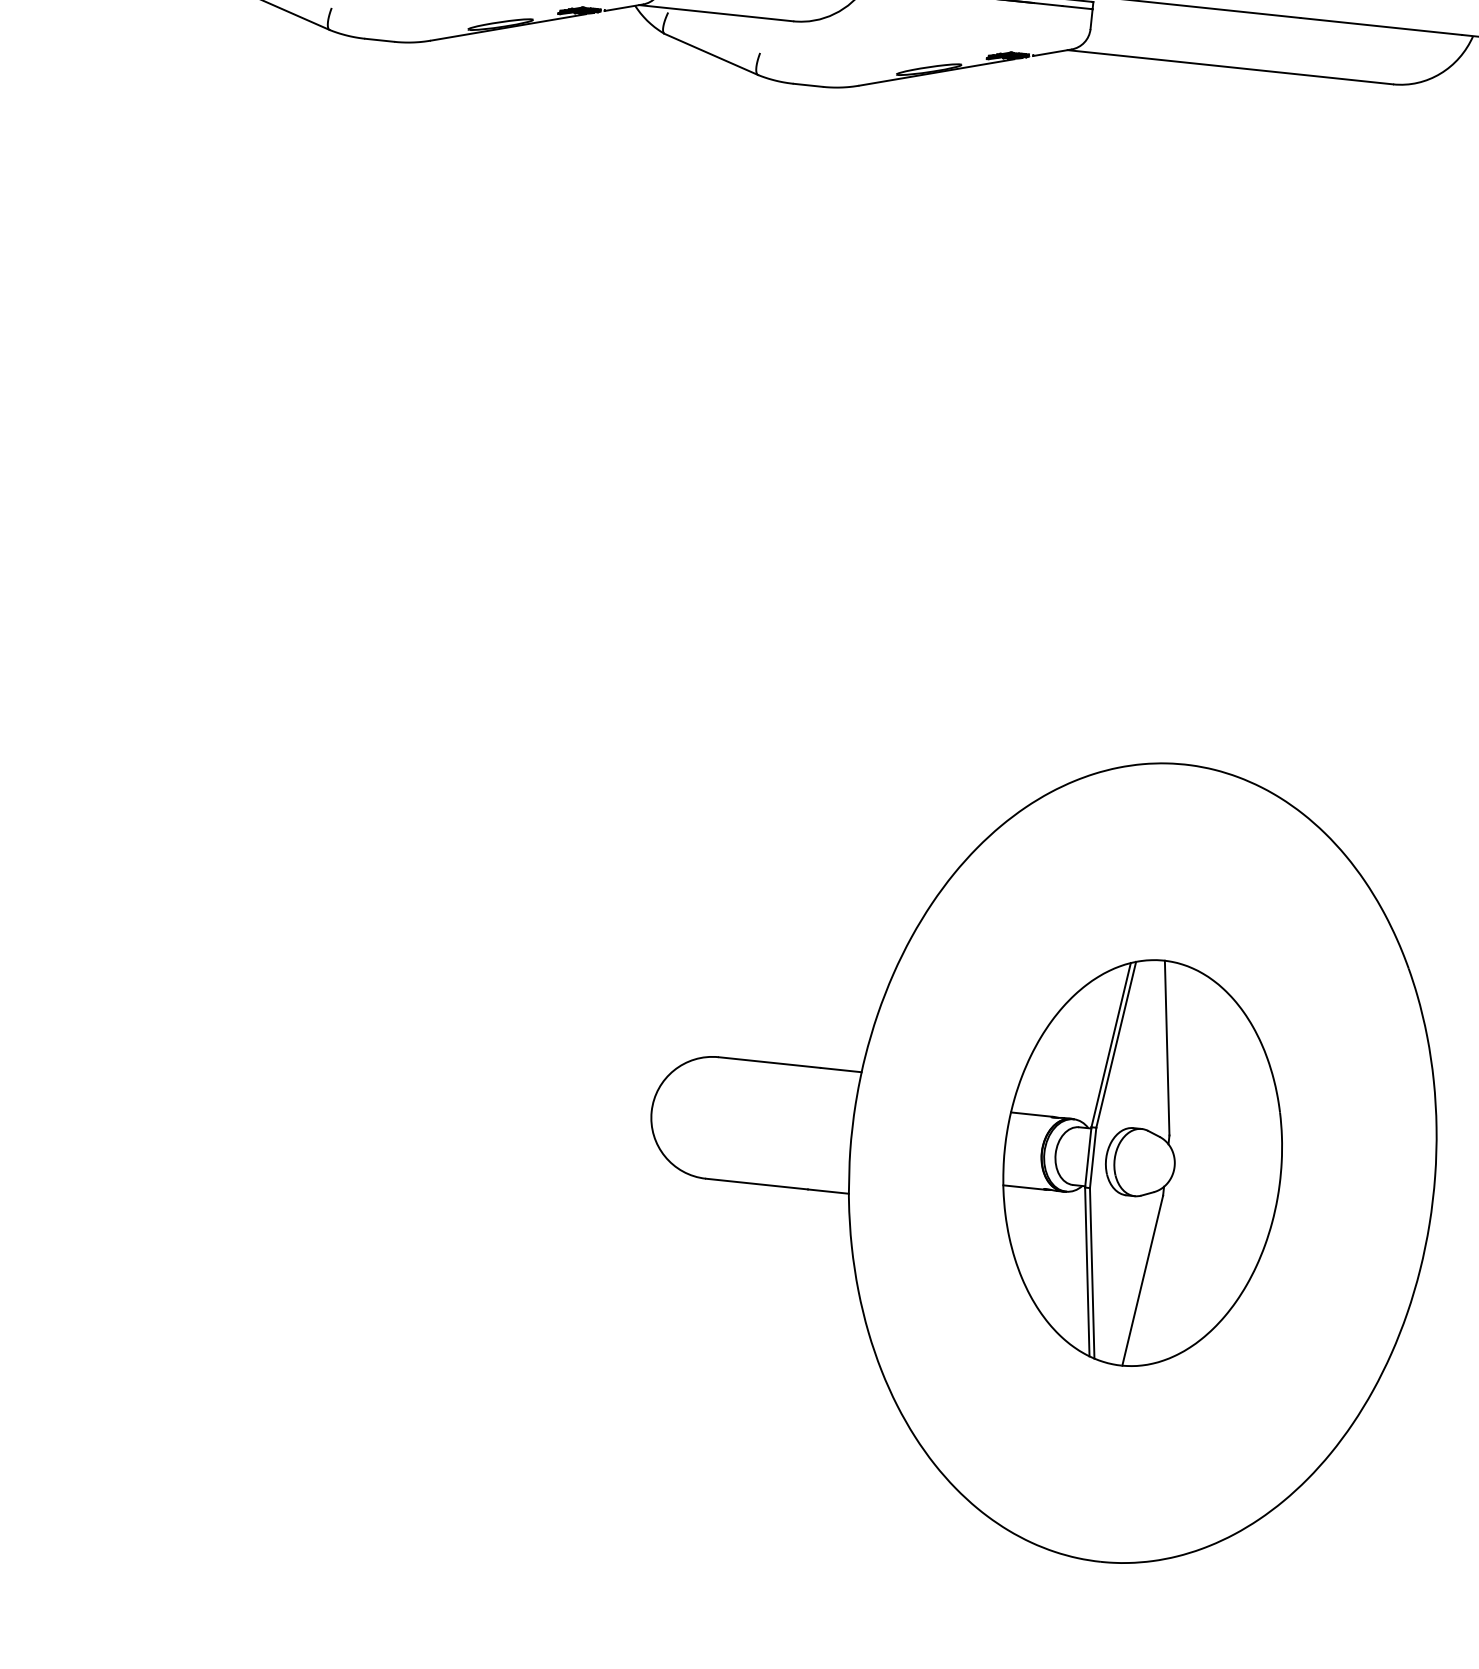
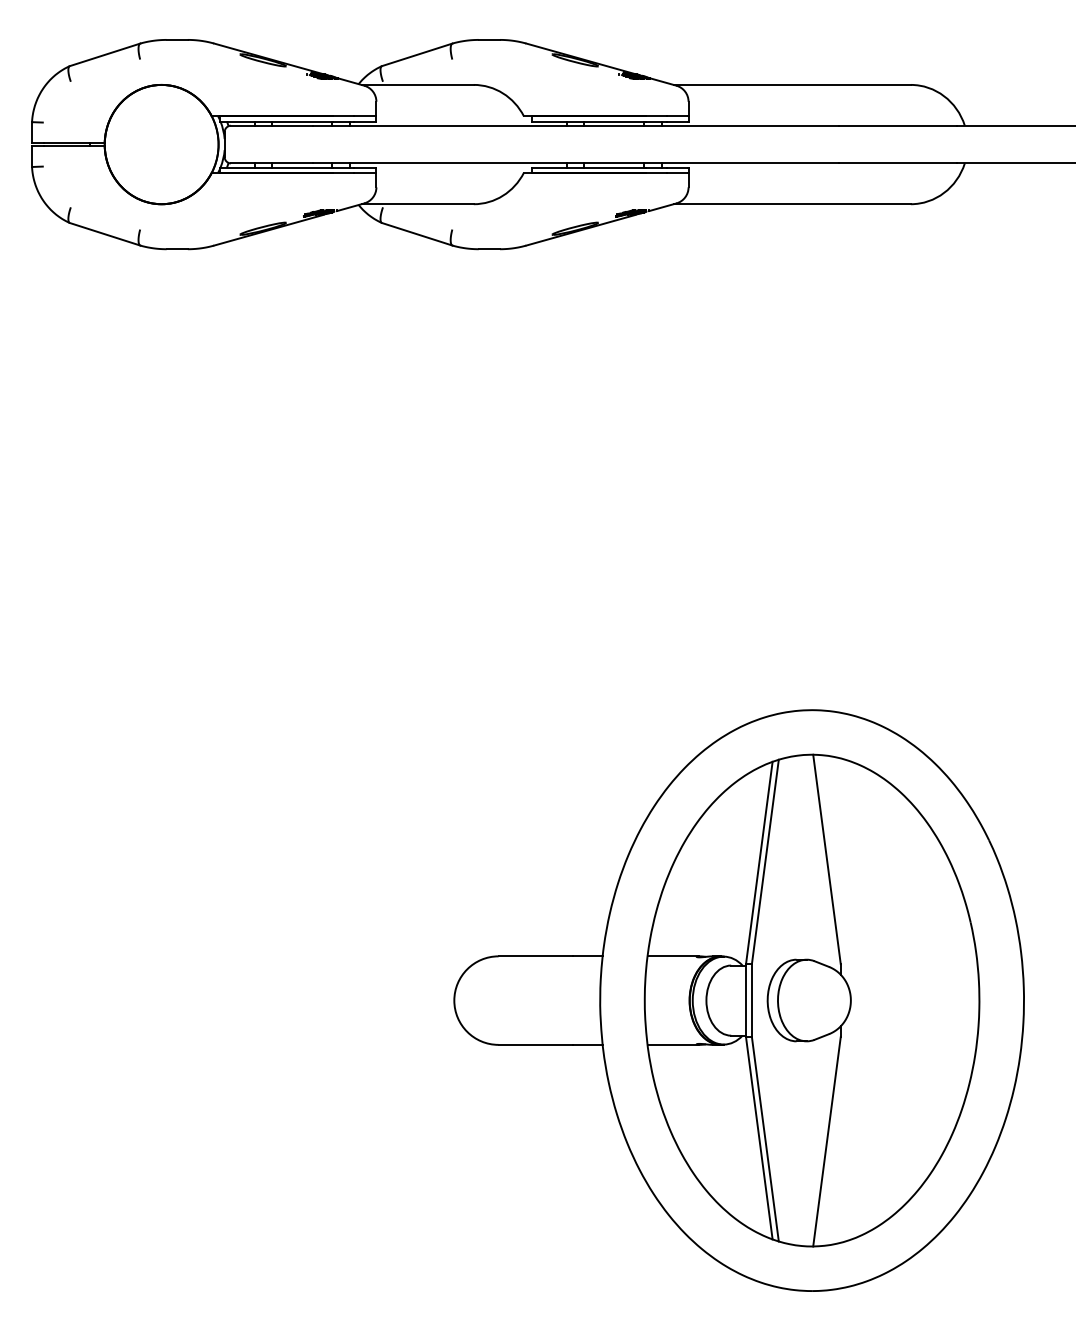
part: (1141, 1162) -> (811, 1000), size x1.67

